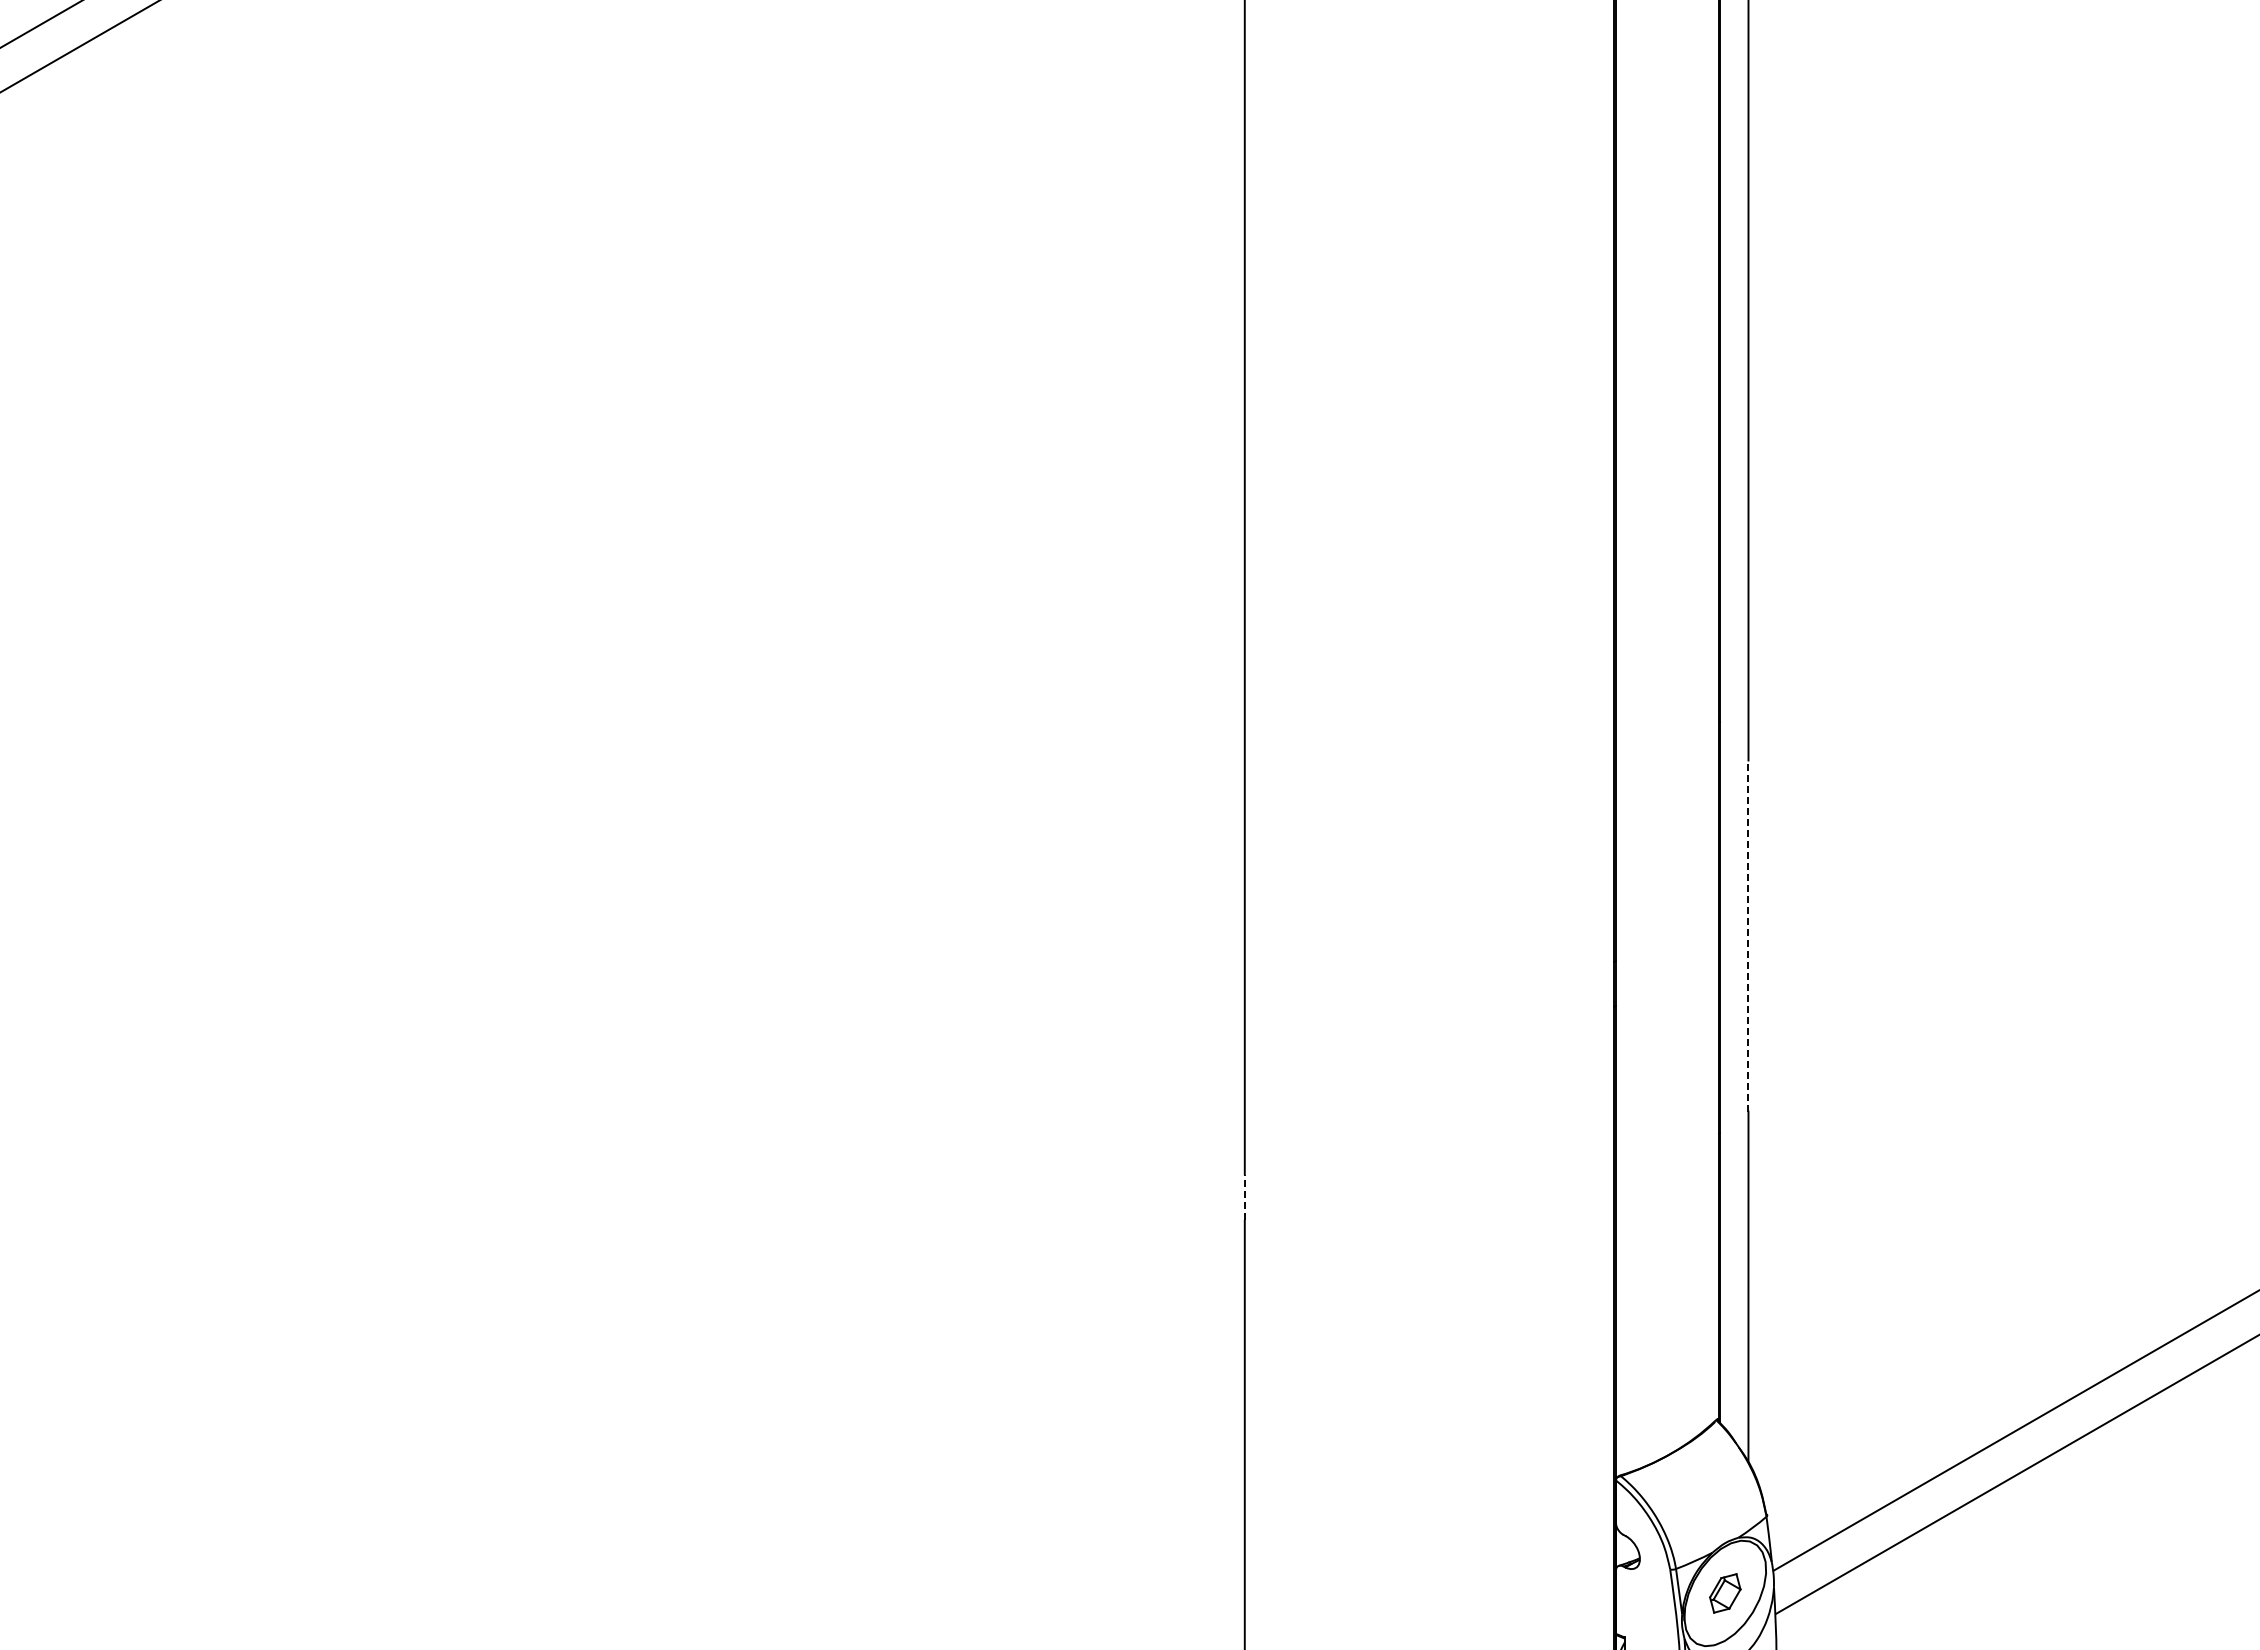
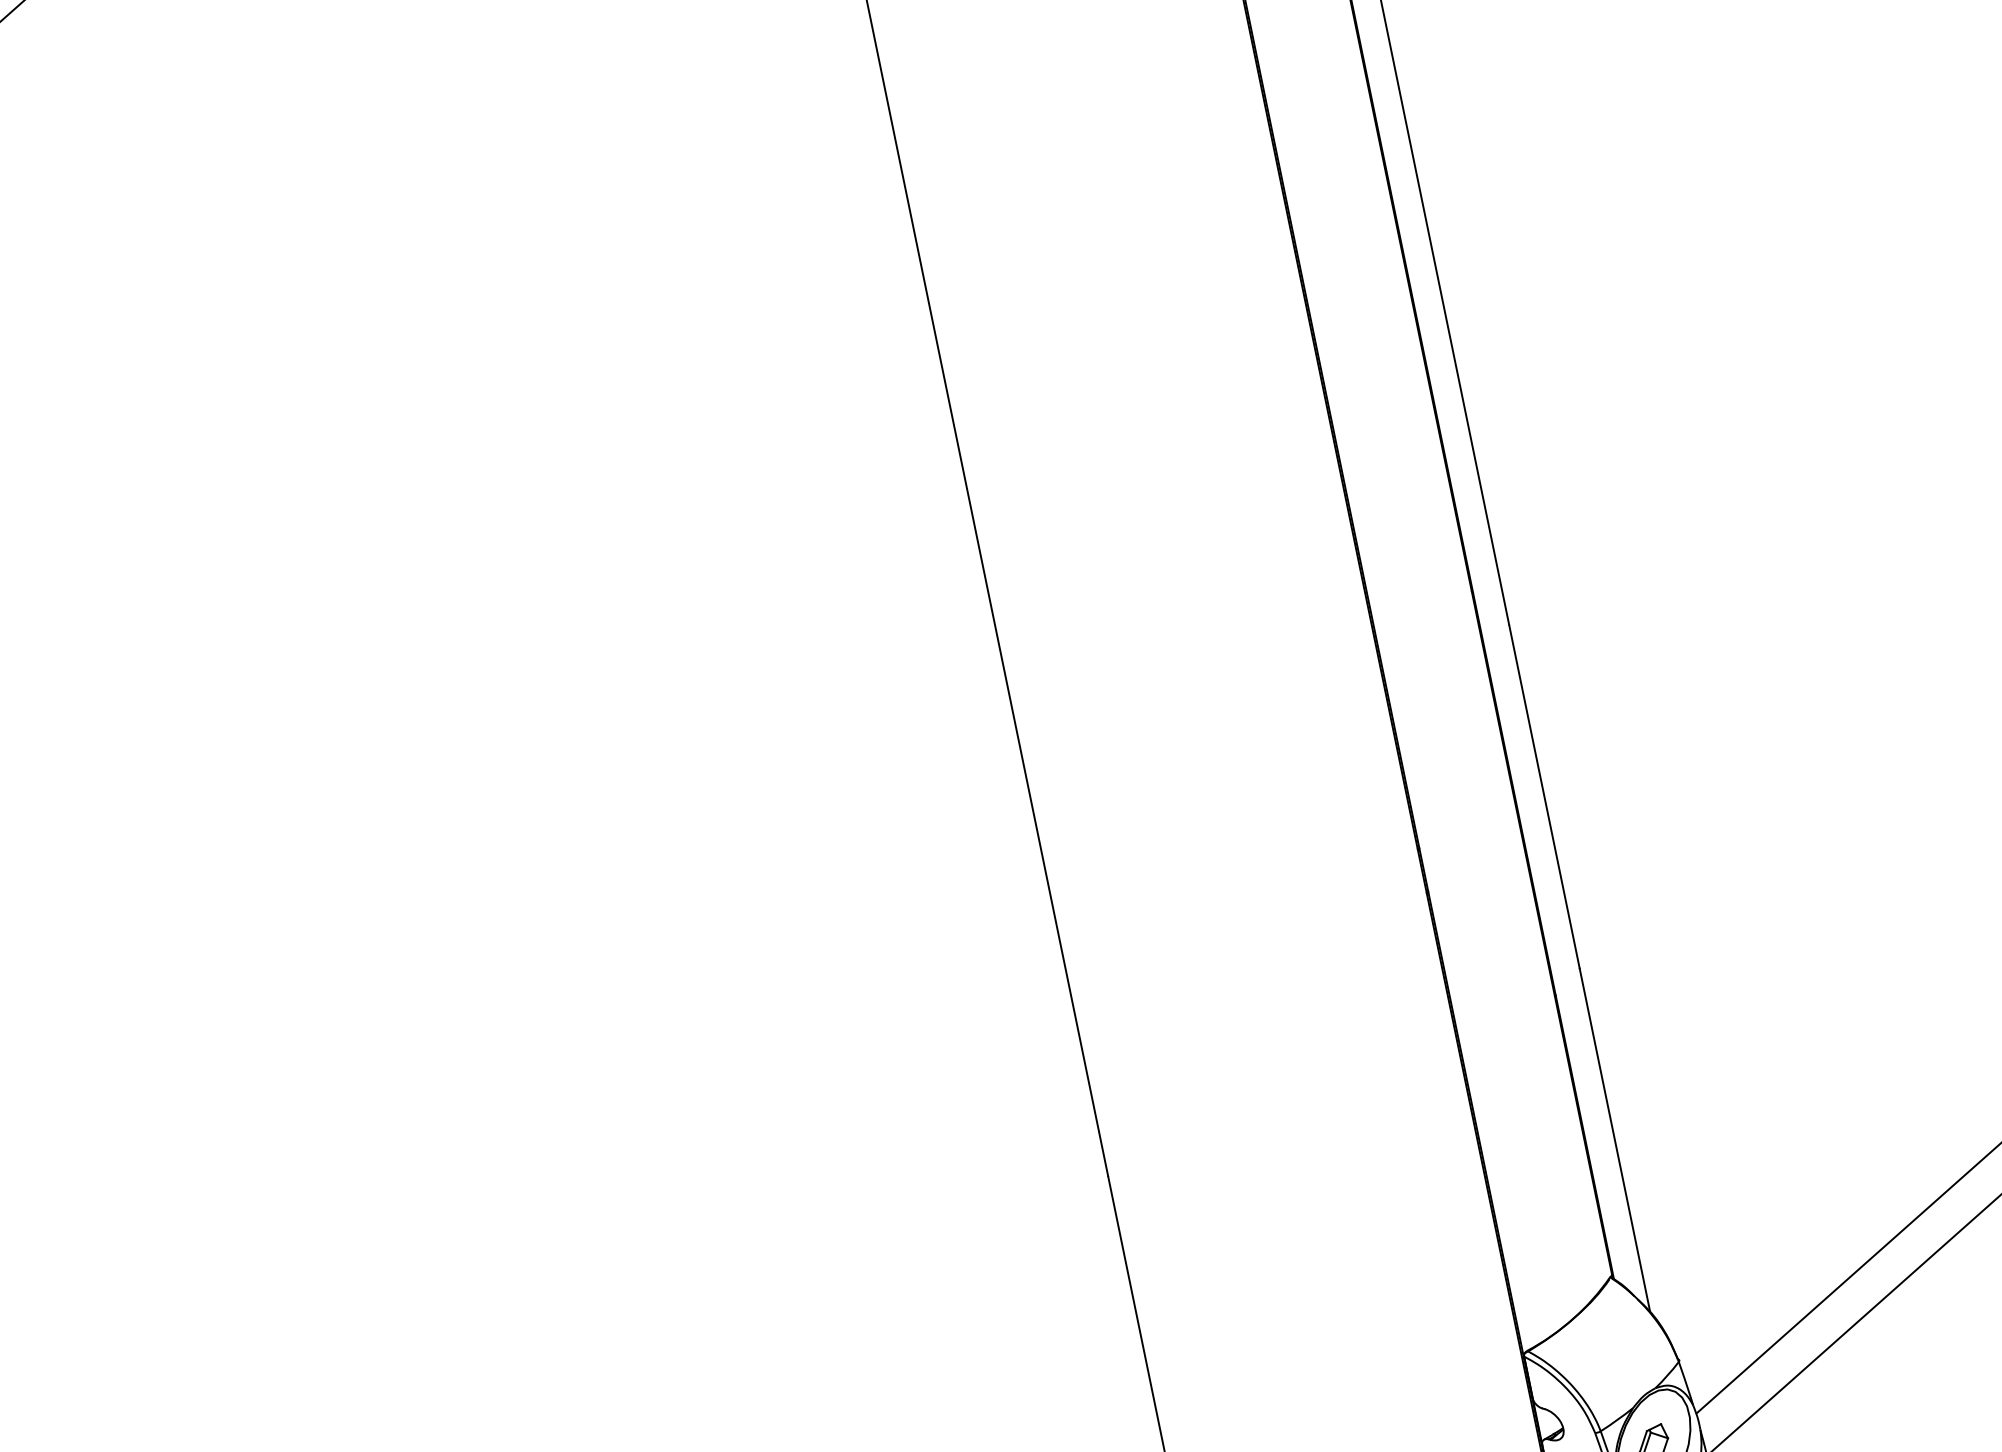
line: (1748, 936) -> (1544, 797), dashed -> solid
line: (1244, 1197) -> (1103, 1154), dashed -> solid

